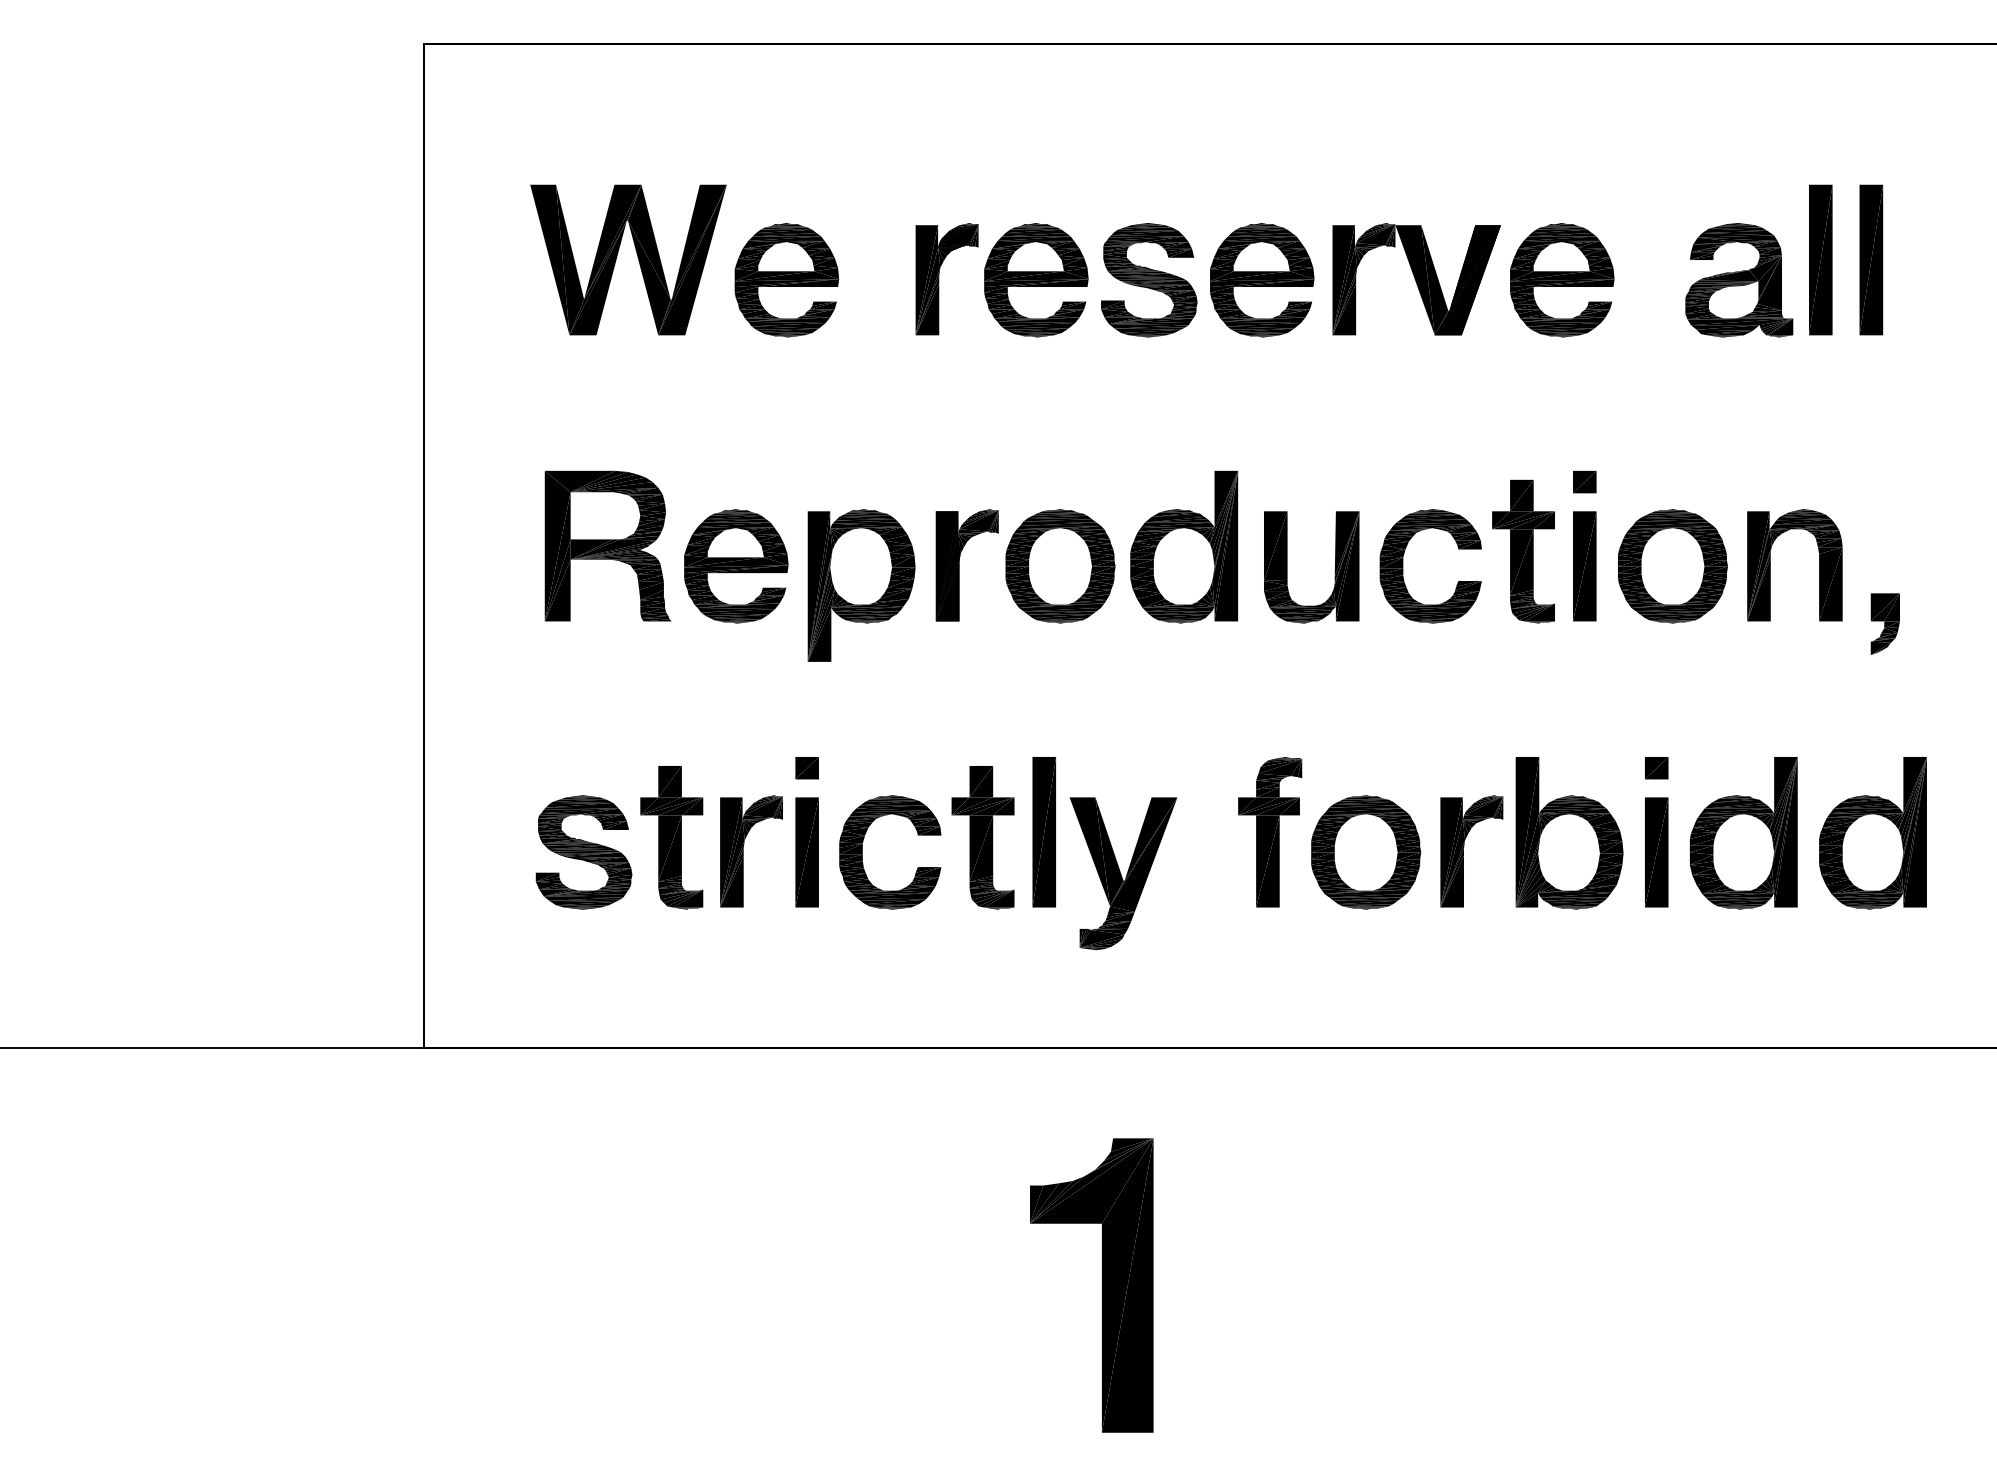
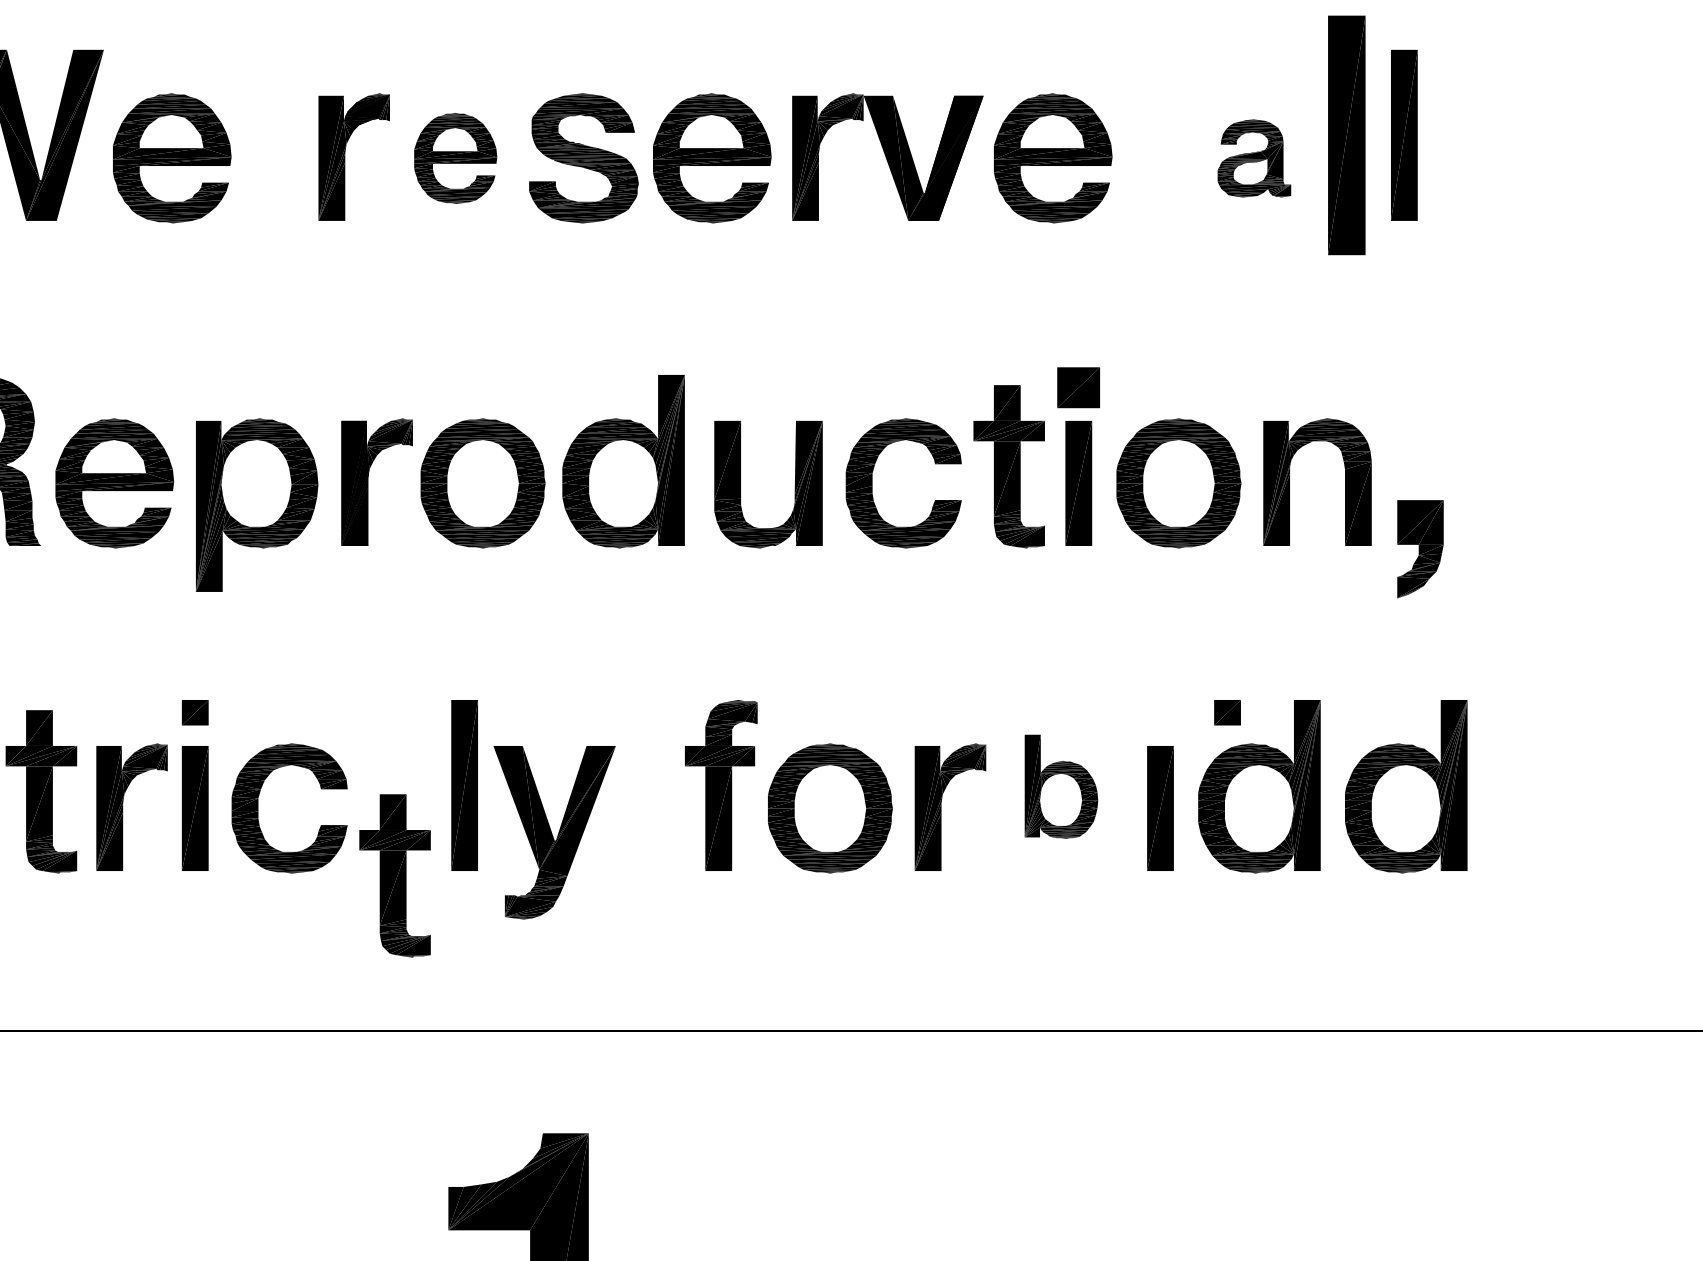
part: (1820, 259) -> (1346, 134), size x1.4
part: (1036, 280) -> (455, 158), size x0.7
part: (1739, 280) -> (1254, 158), size x0.6
part: (1584, 481) -> (1078, 387), size x1.6
part: (1884, 623) -> (1419, 548), size x1.4
part: (1656, 768) -> (1227, 713), moved
part: (1569, 833) -> (1061, 786), size x0.6
part: (982, 837) -> (394, 875), moved

